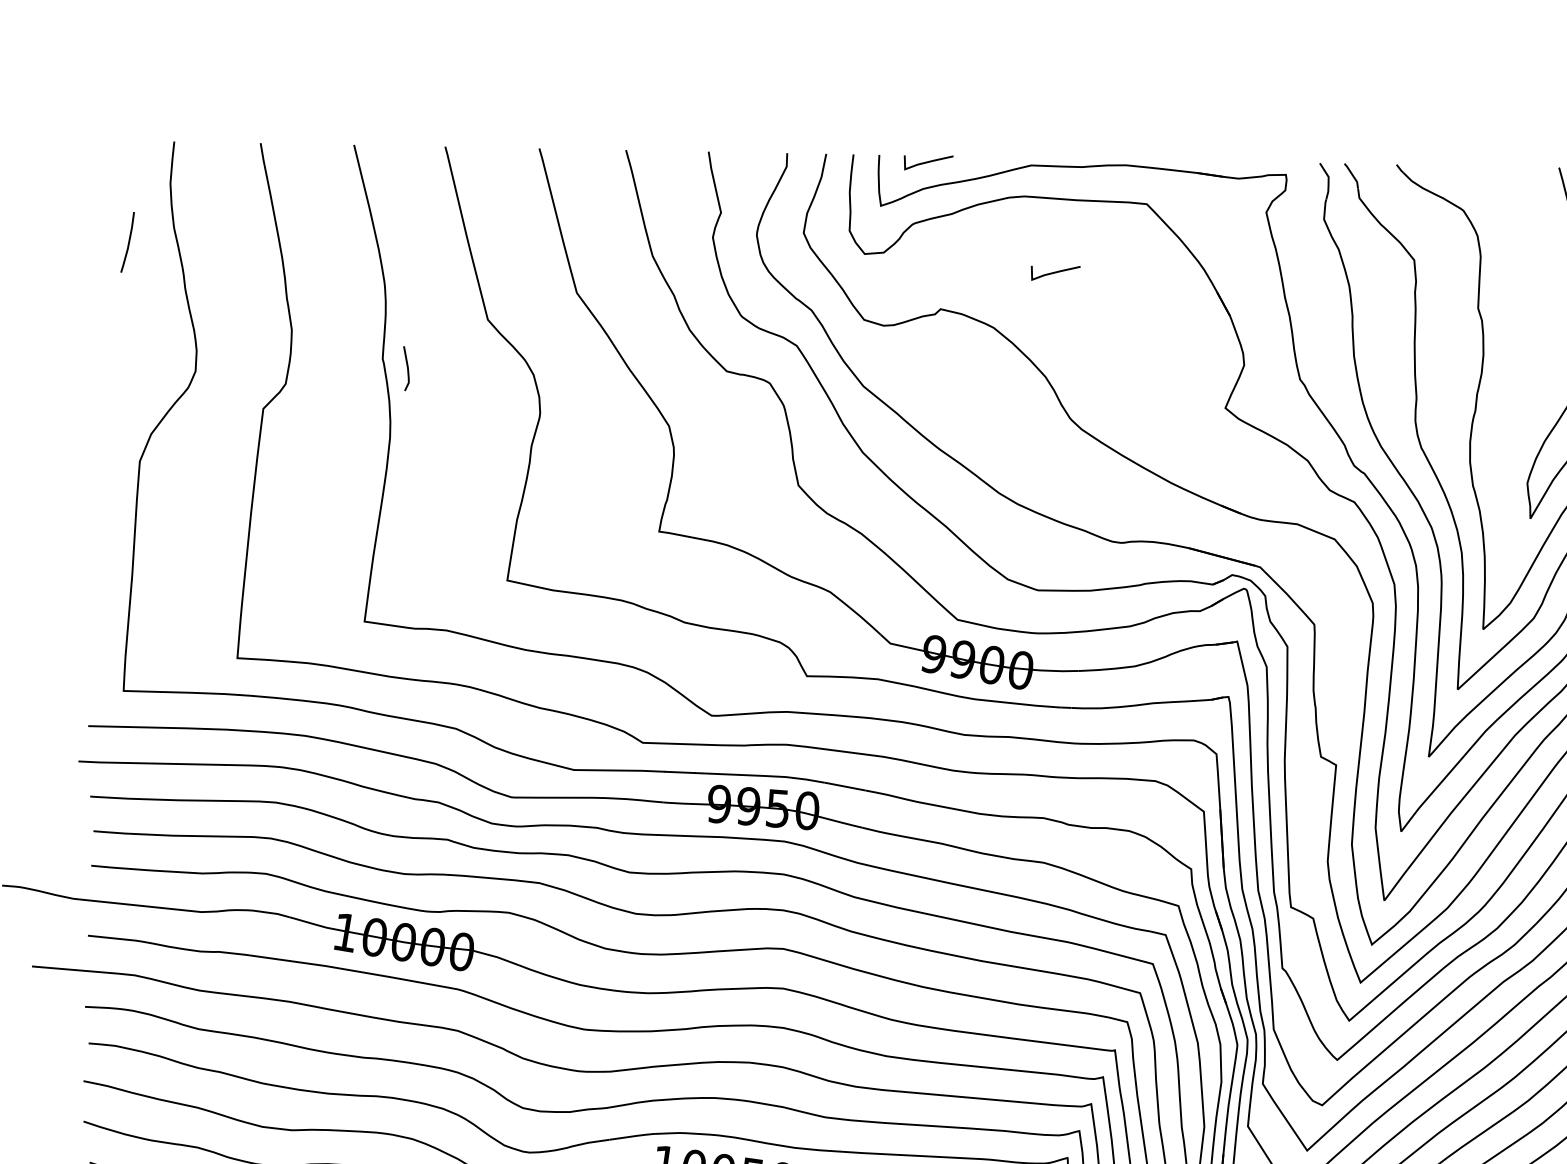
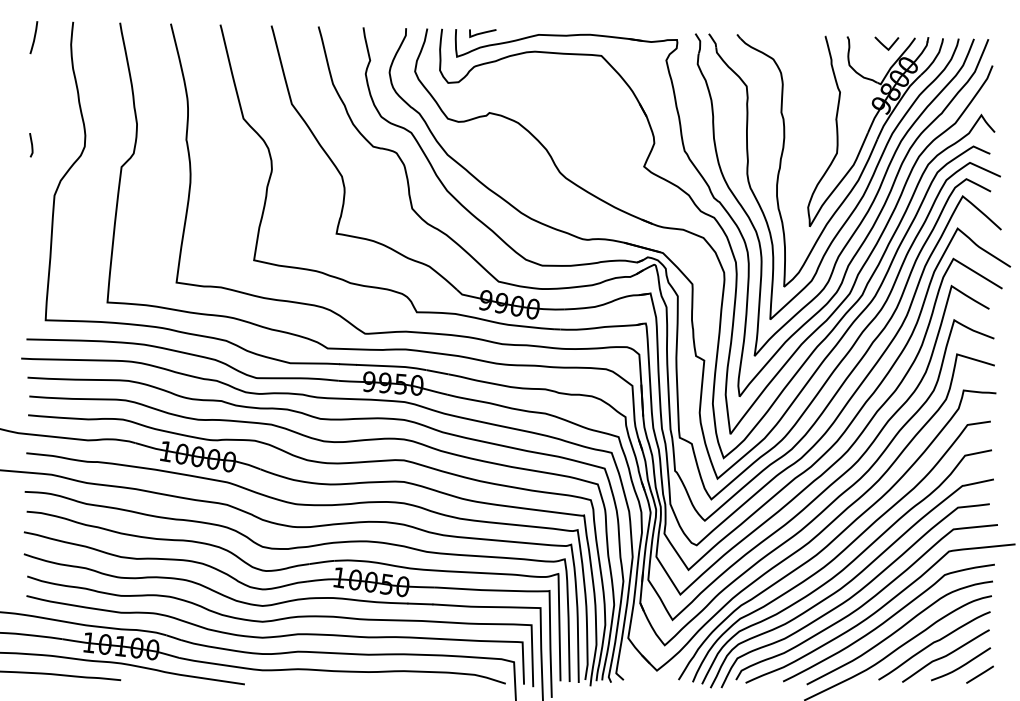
line: (126, 242) -> (33, 37), moved
line: (1054, 273) -> (551, 93), removed
line: (406, 369) -> (31, 145), moved

